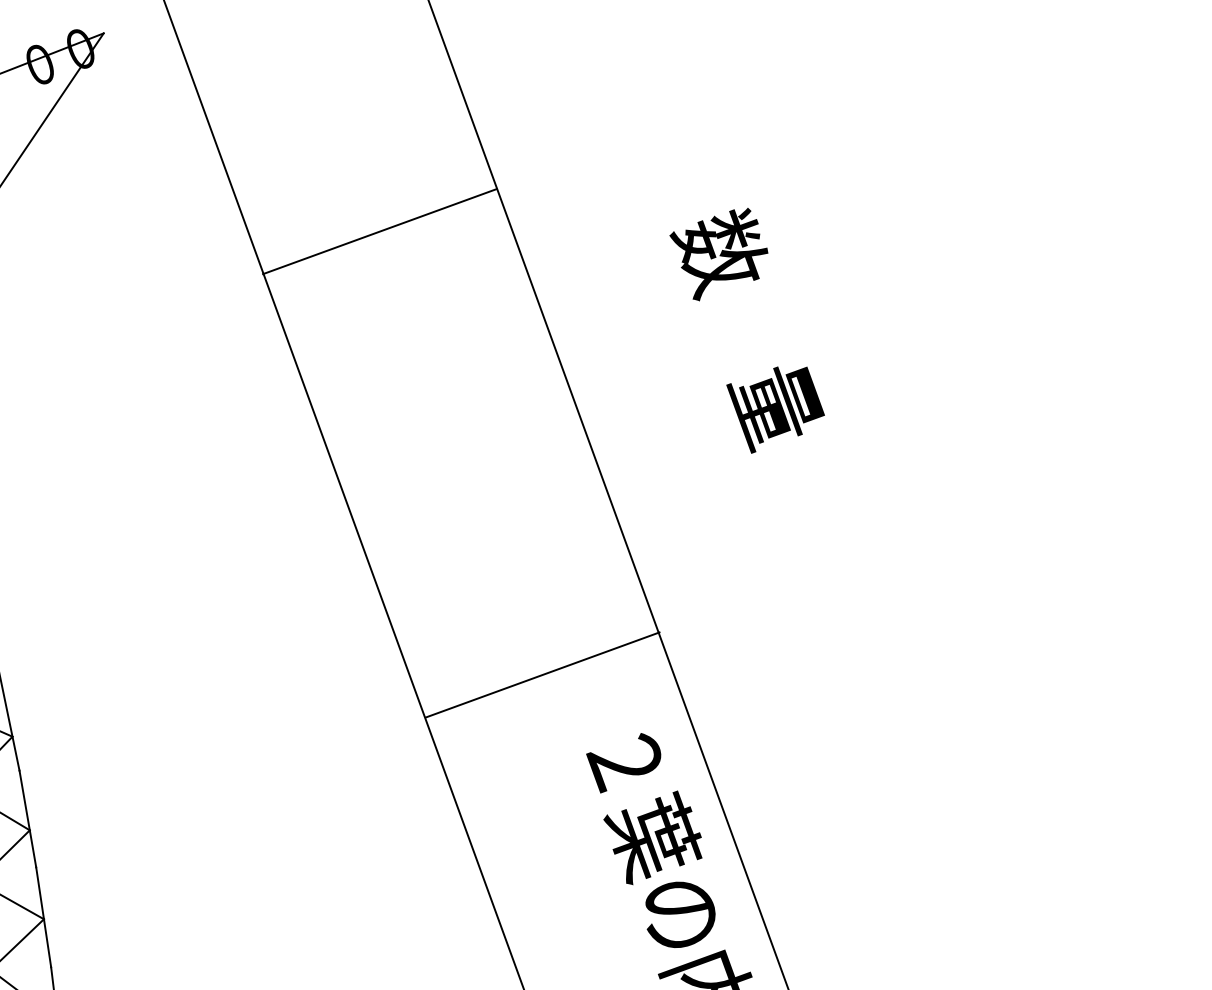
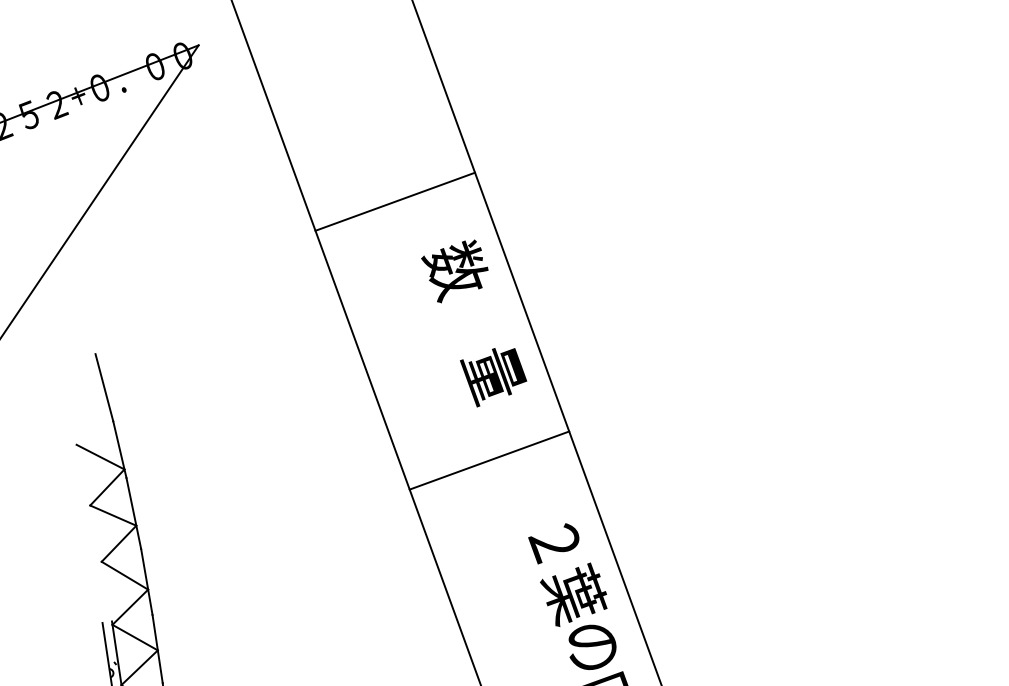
line: (380, 231) -> (395, 201), moved
text: (747, 330) -> (474, 323), moved
line: (542, 674) -> (489, 460), moved

